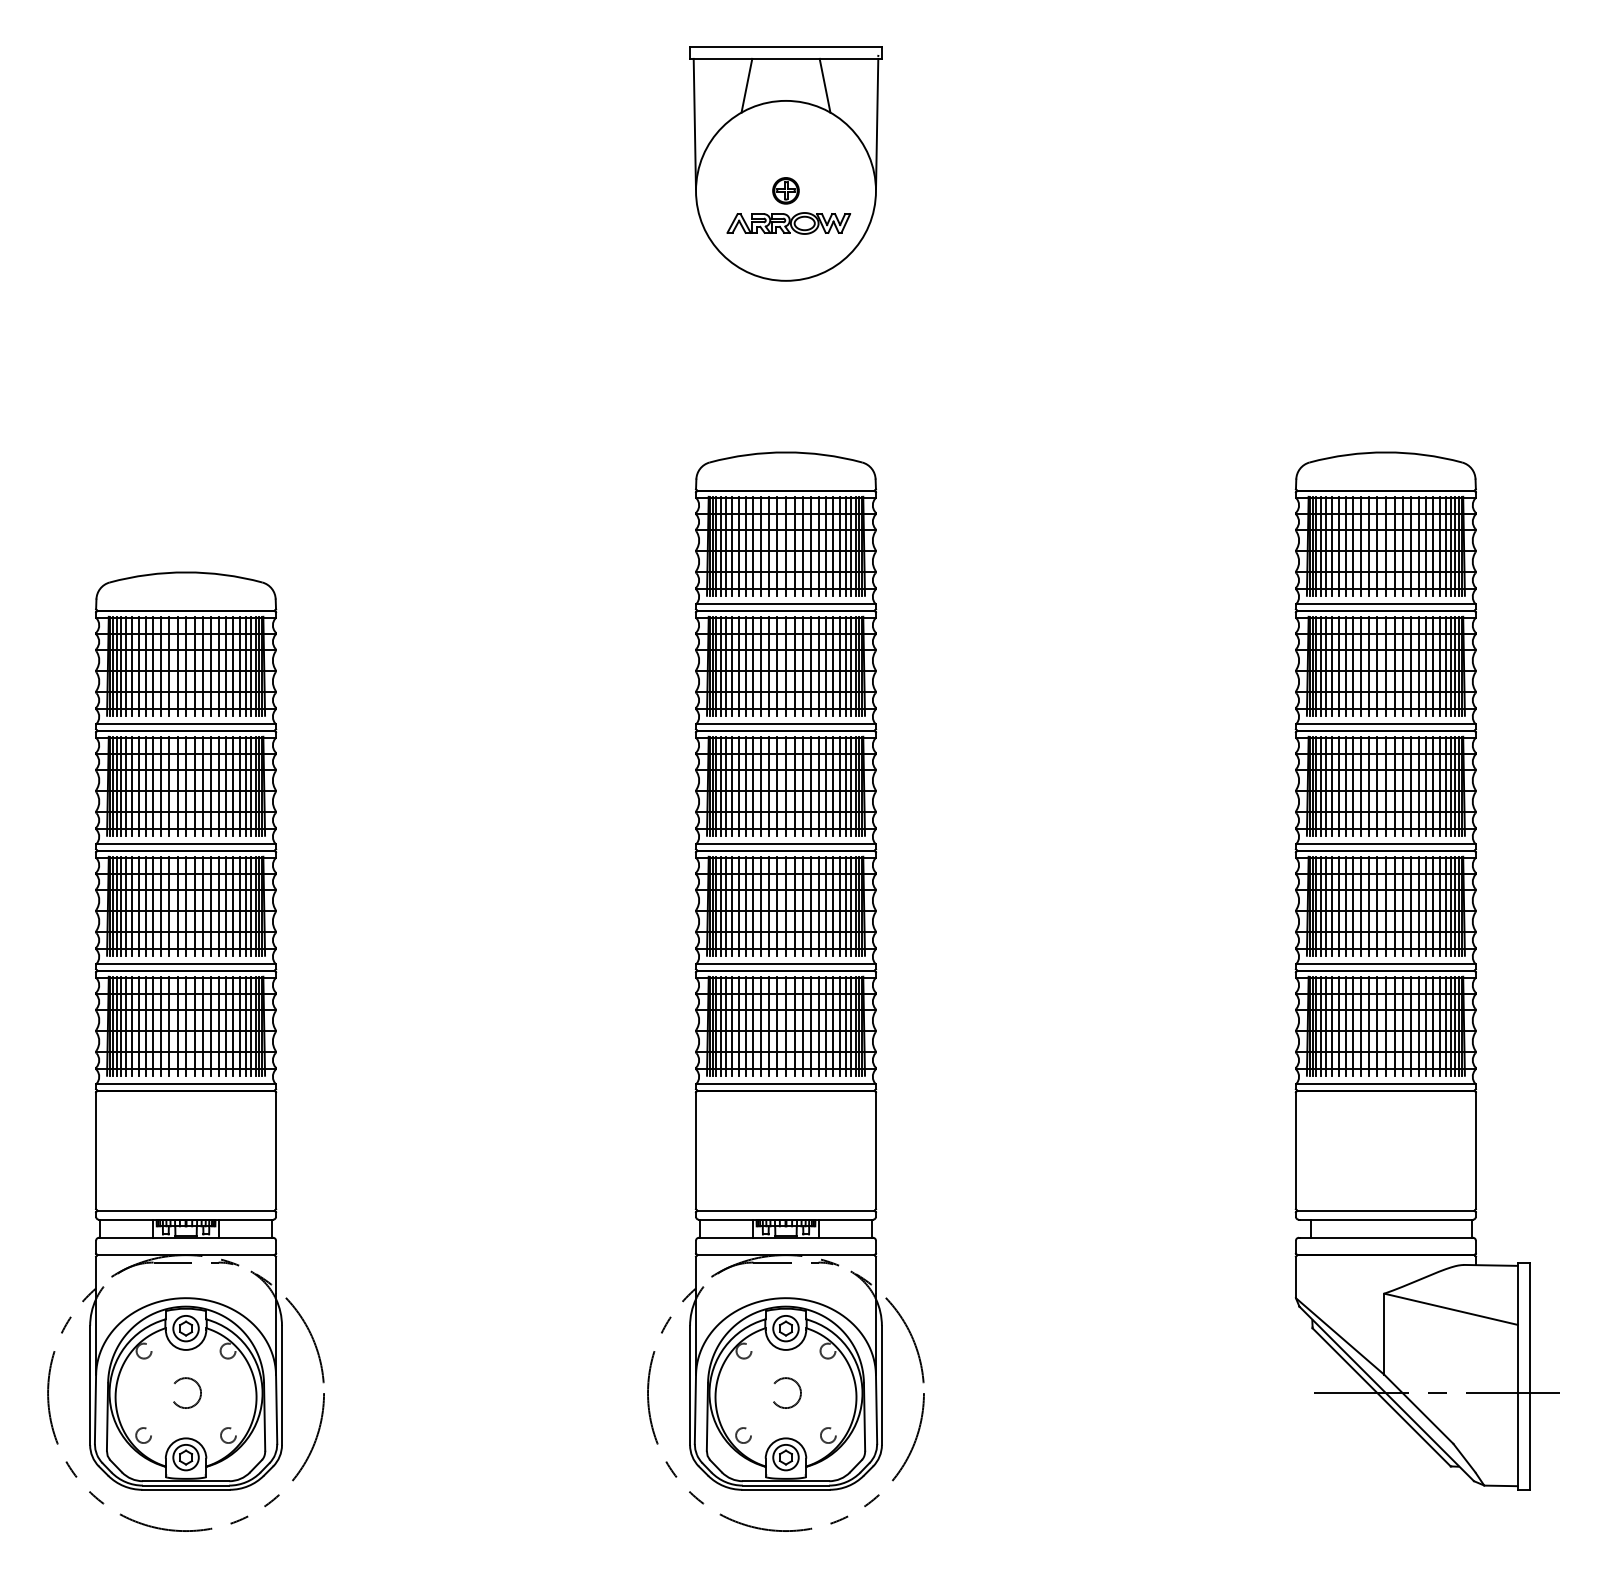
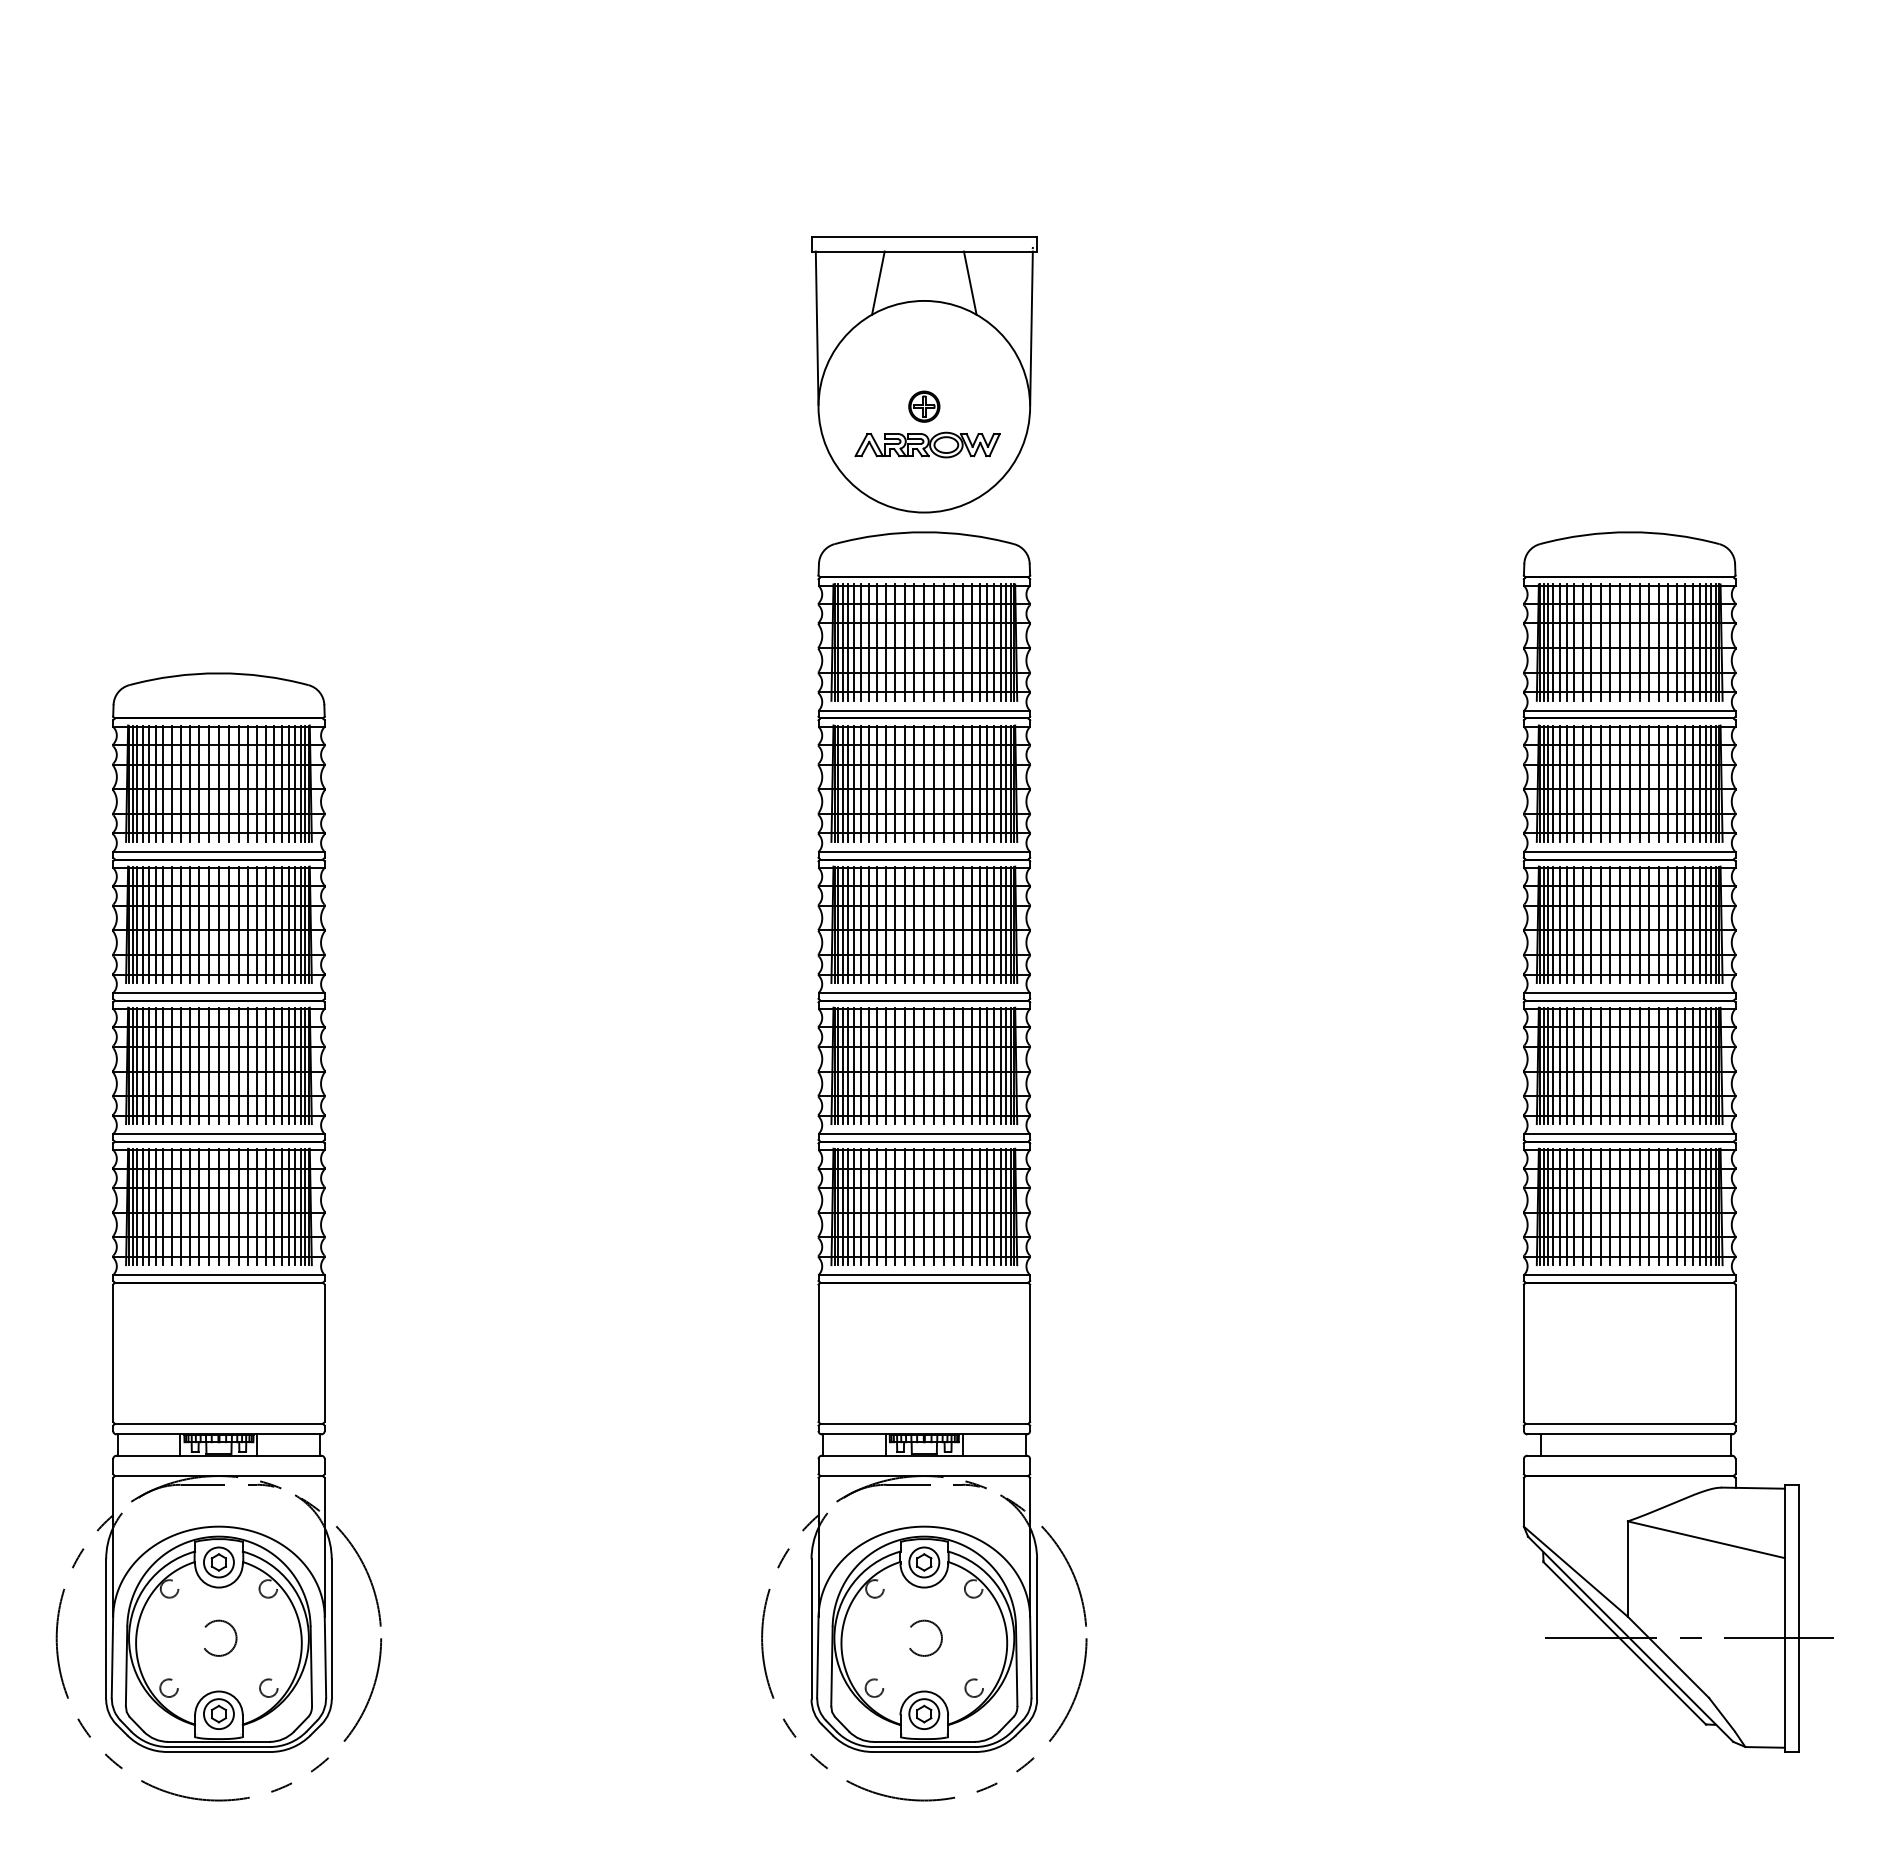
part: (786, 163) -> (924, 374), moved

